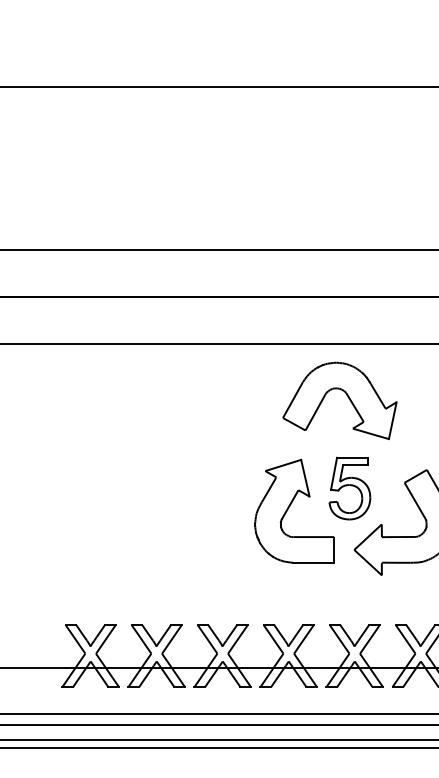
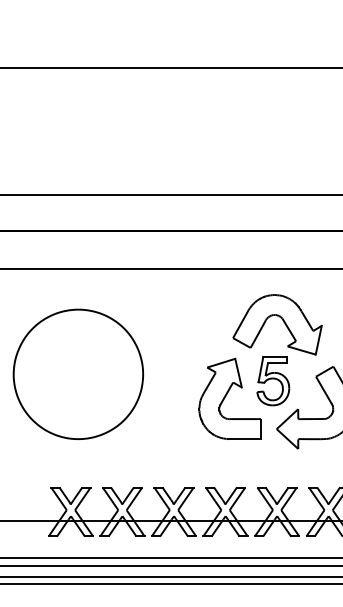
part: (347, 397) -> (283, 322), moved
part: (100, 478) -> (78, 373), added

